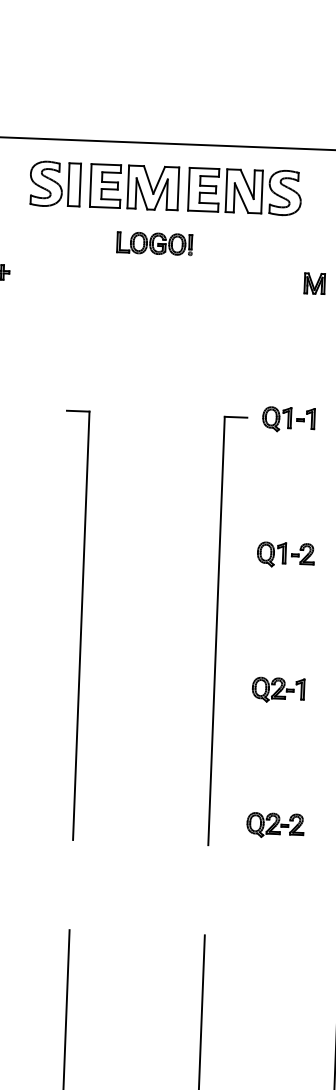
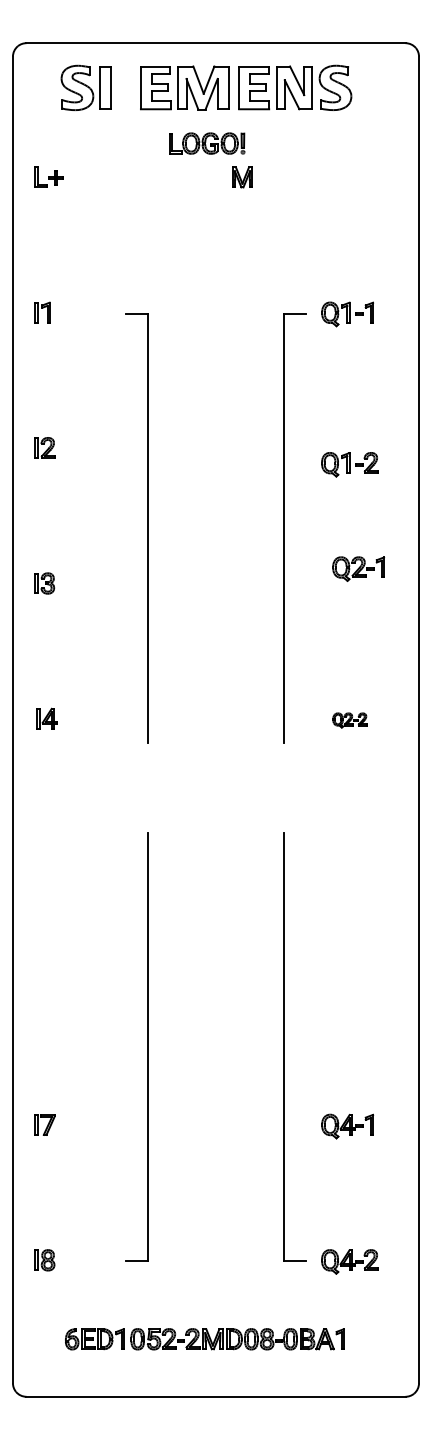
part: (54, 183) -> (85, 87), moved
part: (314, 283) -> (242, 177), moved
part: (285, 554) -> (349, 464), moved
part: (278, 689) -> (358, 568), moved
part: (274, 825) -> (349, 720), size x0.6

